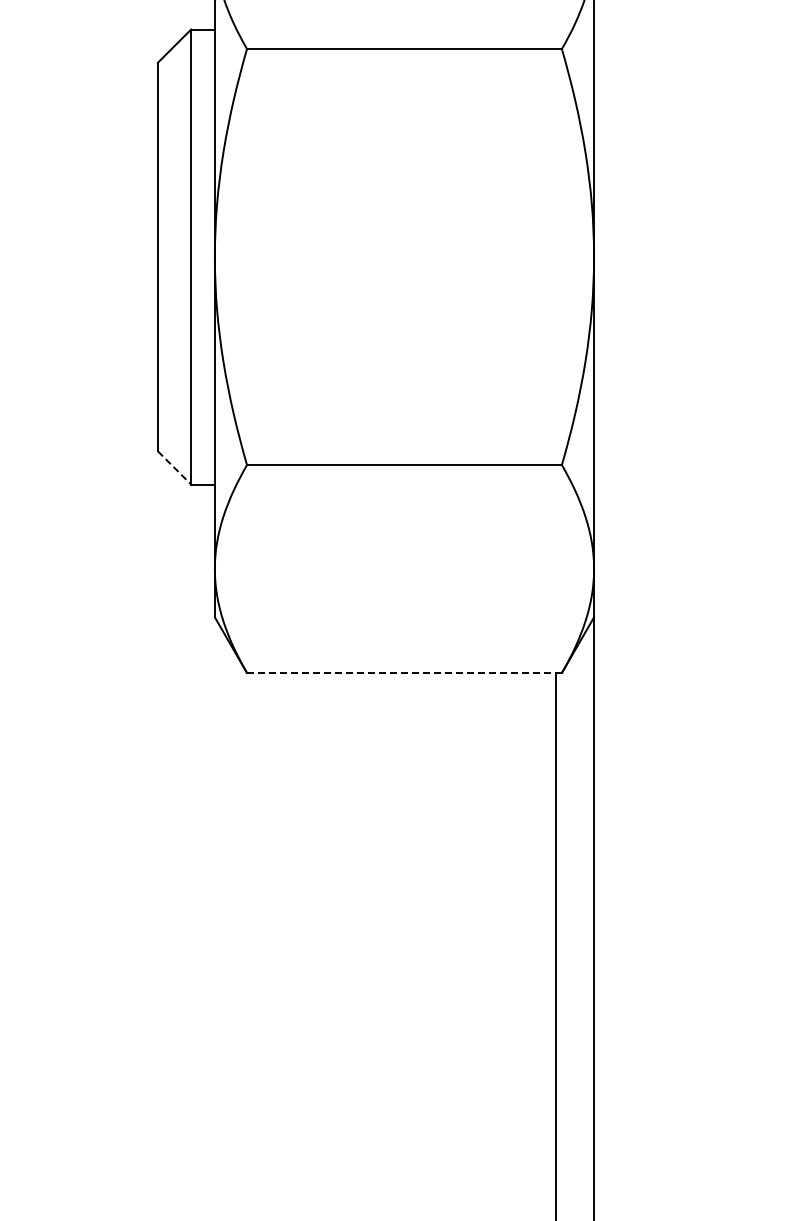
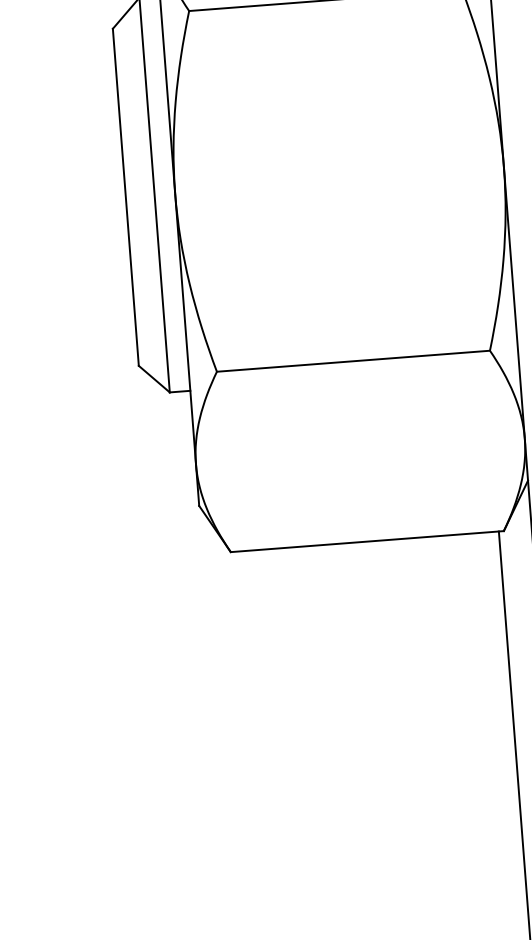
line: (174, 468) -> (154, 379), dashed -> solid
line: (404, 673) -> (367, 542), dashed -> solid

